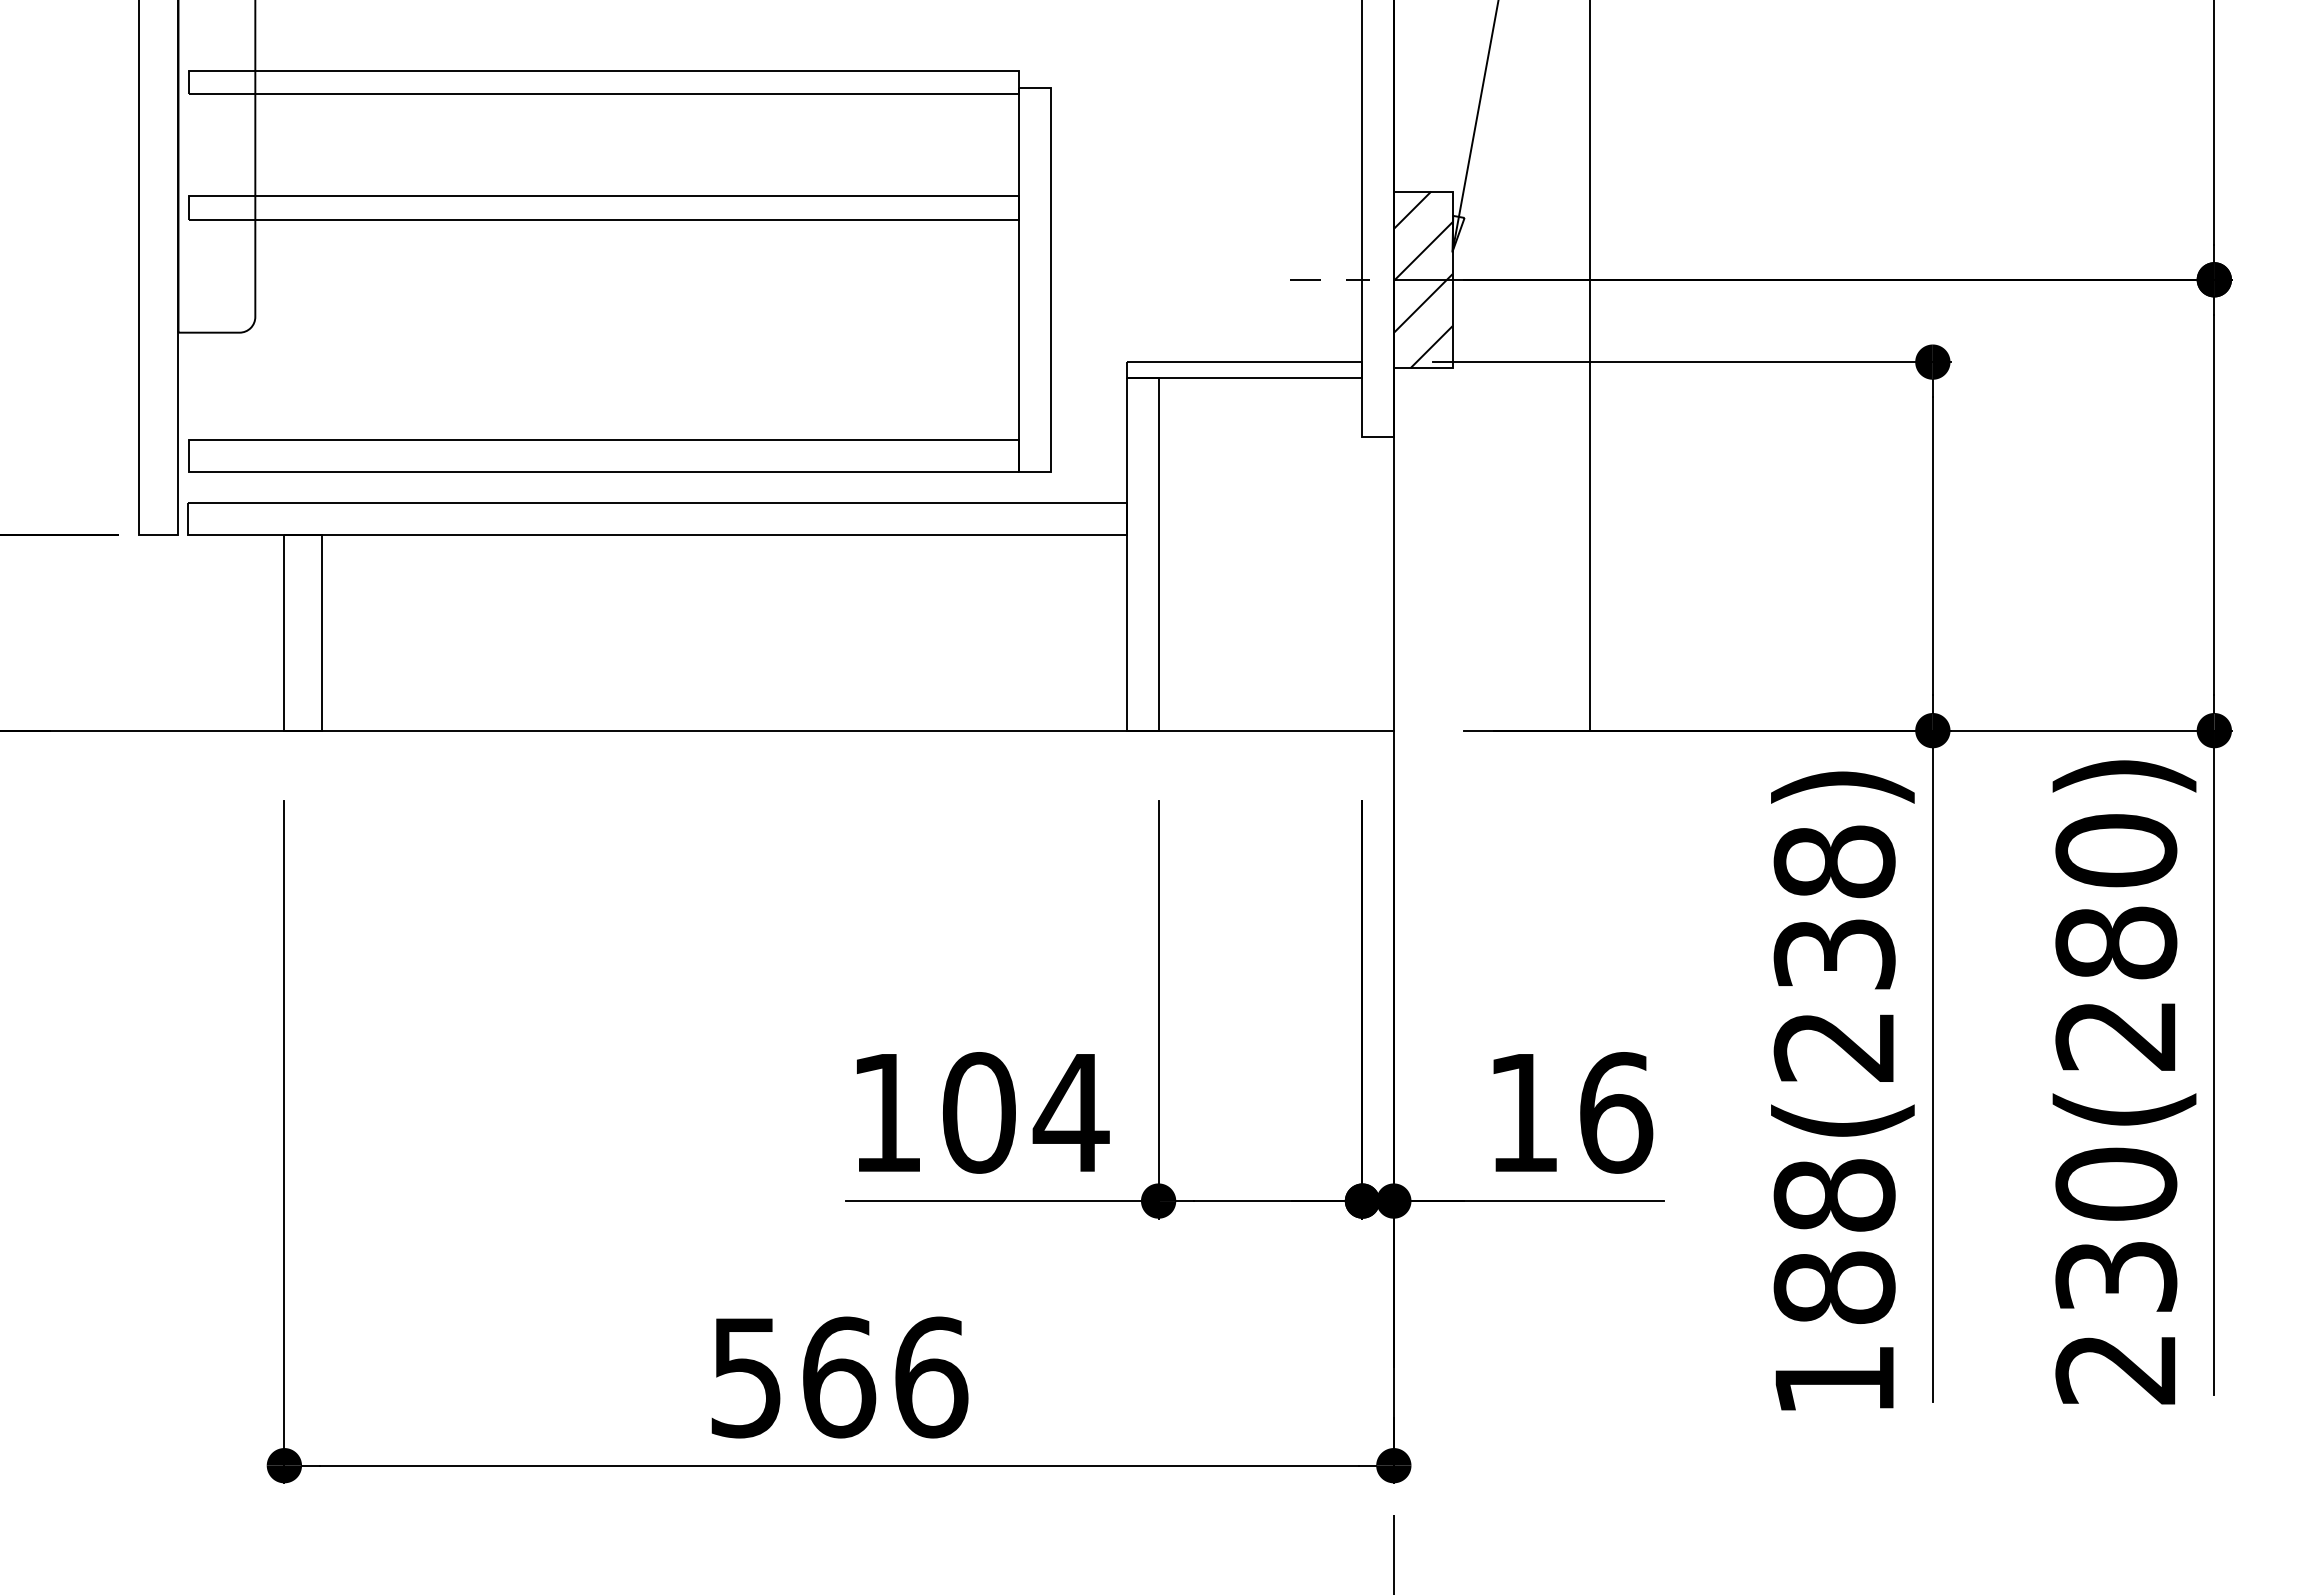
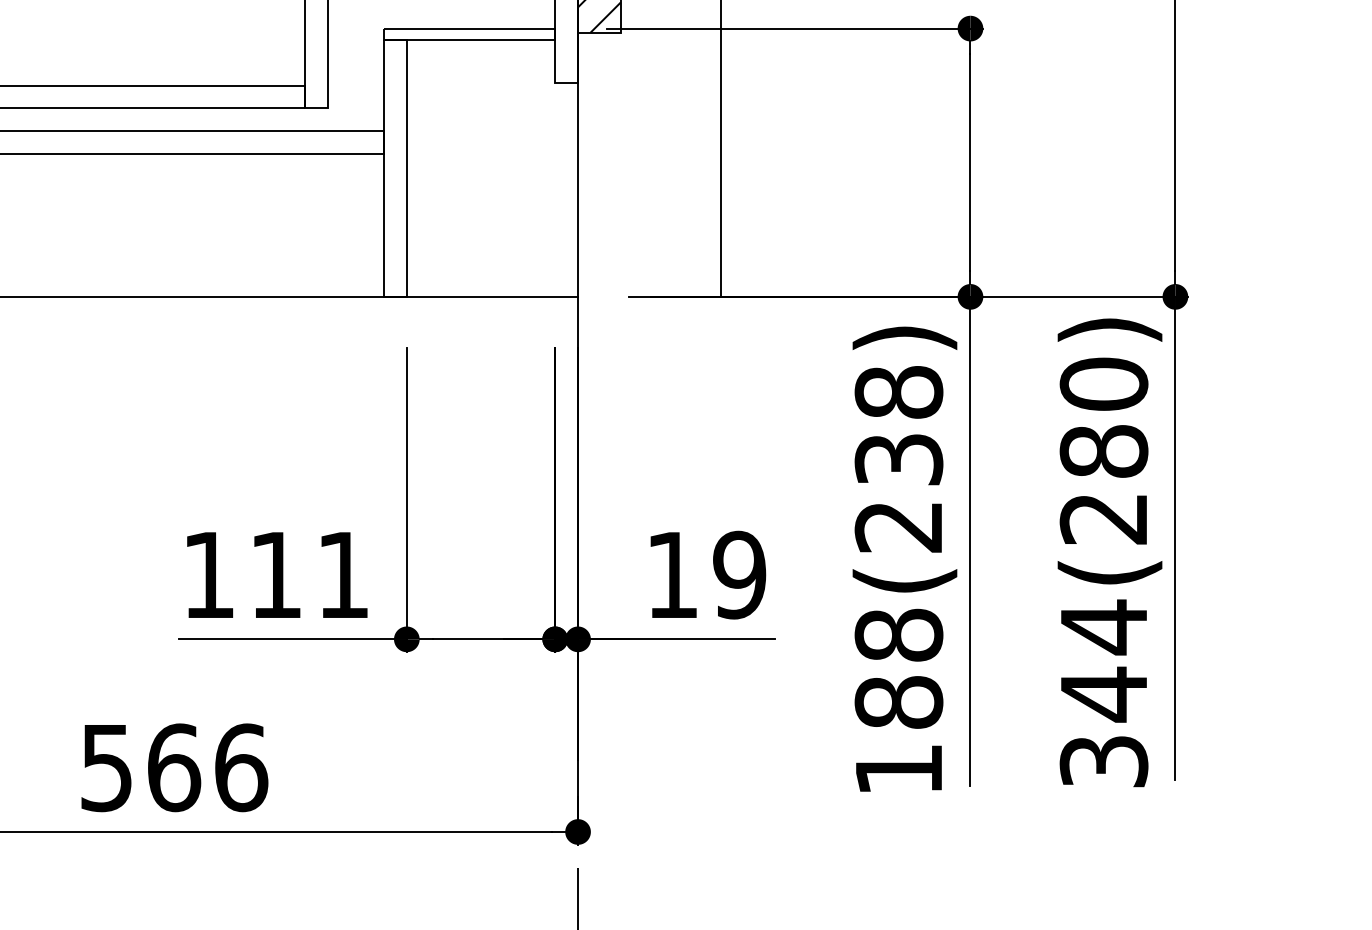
text: (1026, 1112) -> (310, 574), 104 -> 111
text: (1616, 1112) -> (740, 574), 16 -> 19
text: (2116, 1275) -> (1104, 693), 230(280) -> 344(280)

